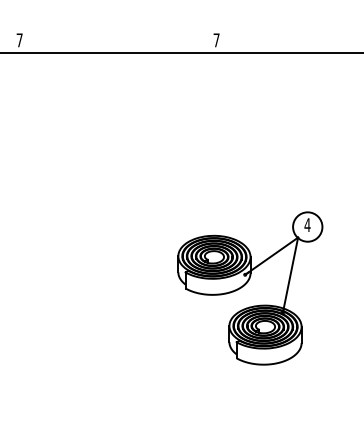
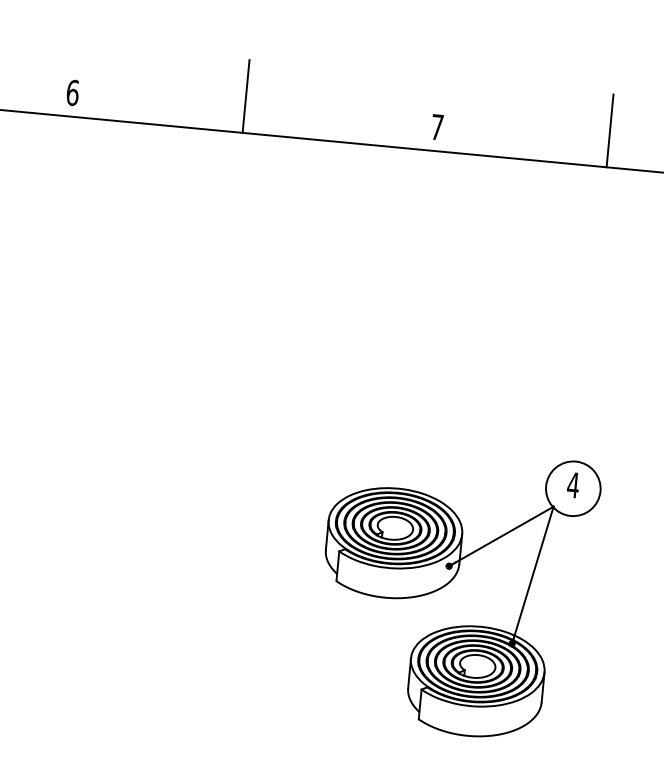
line: (112, 33) -> (245, 96), added
line: (309, 33) -> (610, 130), added
text: (19, 40) -> (72, 93), 7 -> 6

